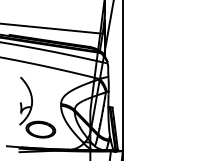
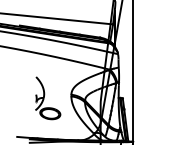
part: (37, 107) -> (47, 98), size x0.7

